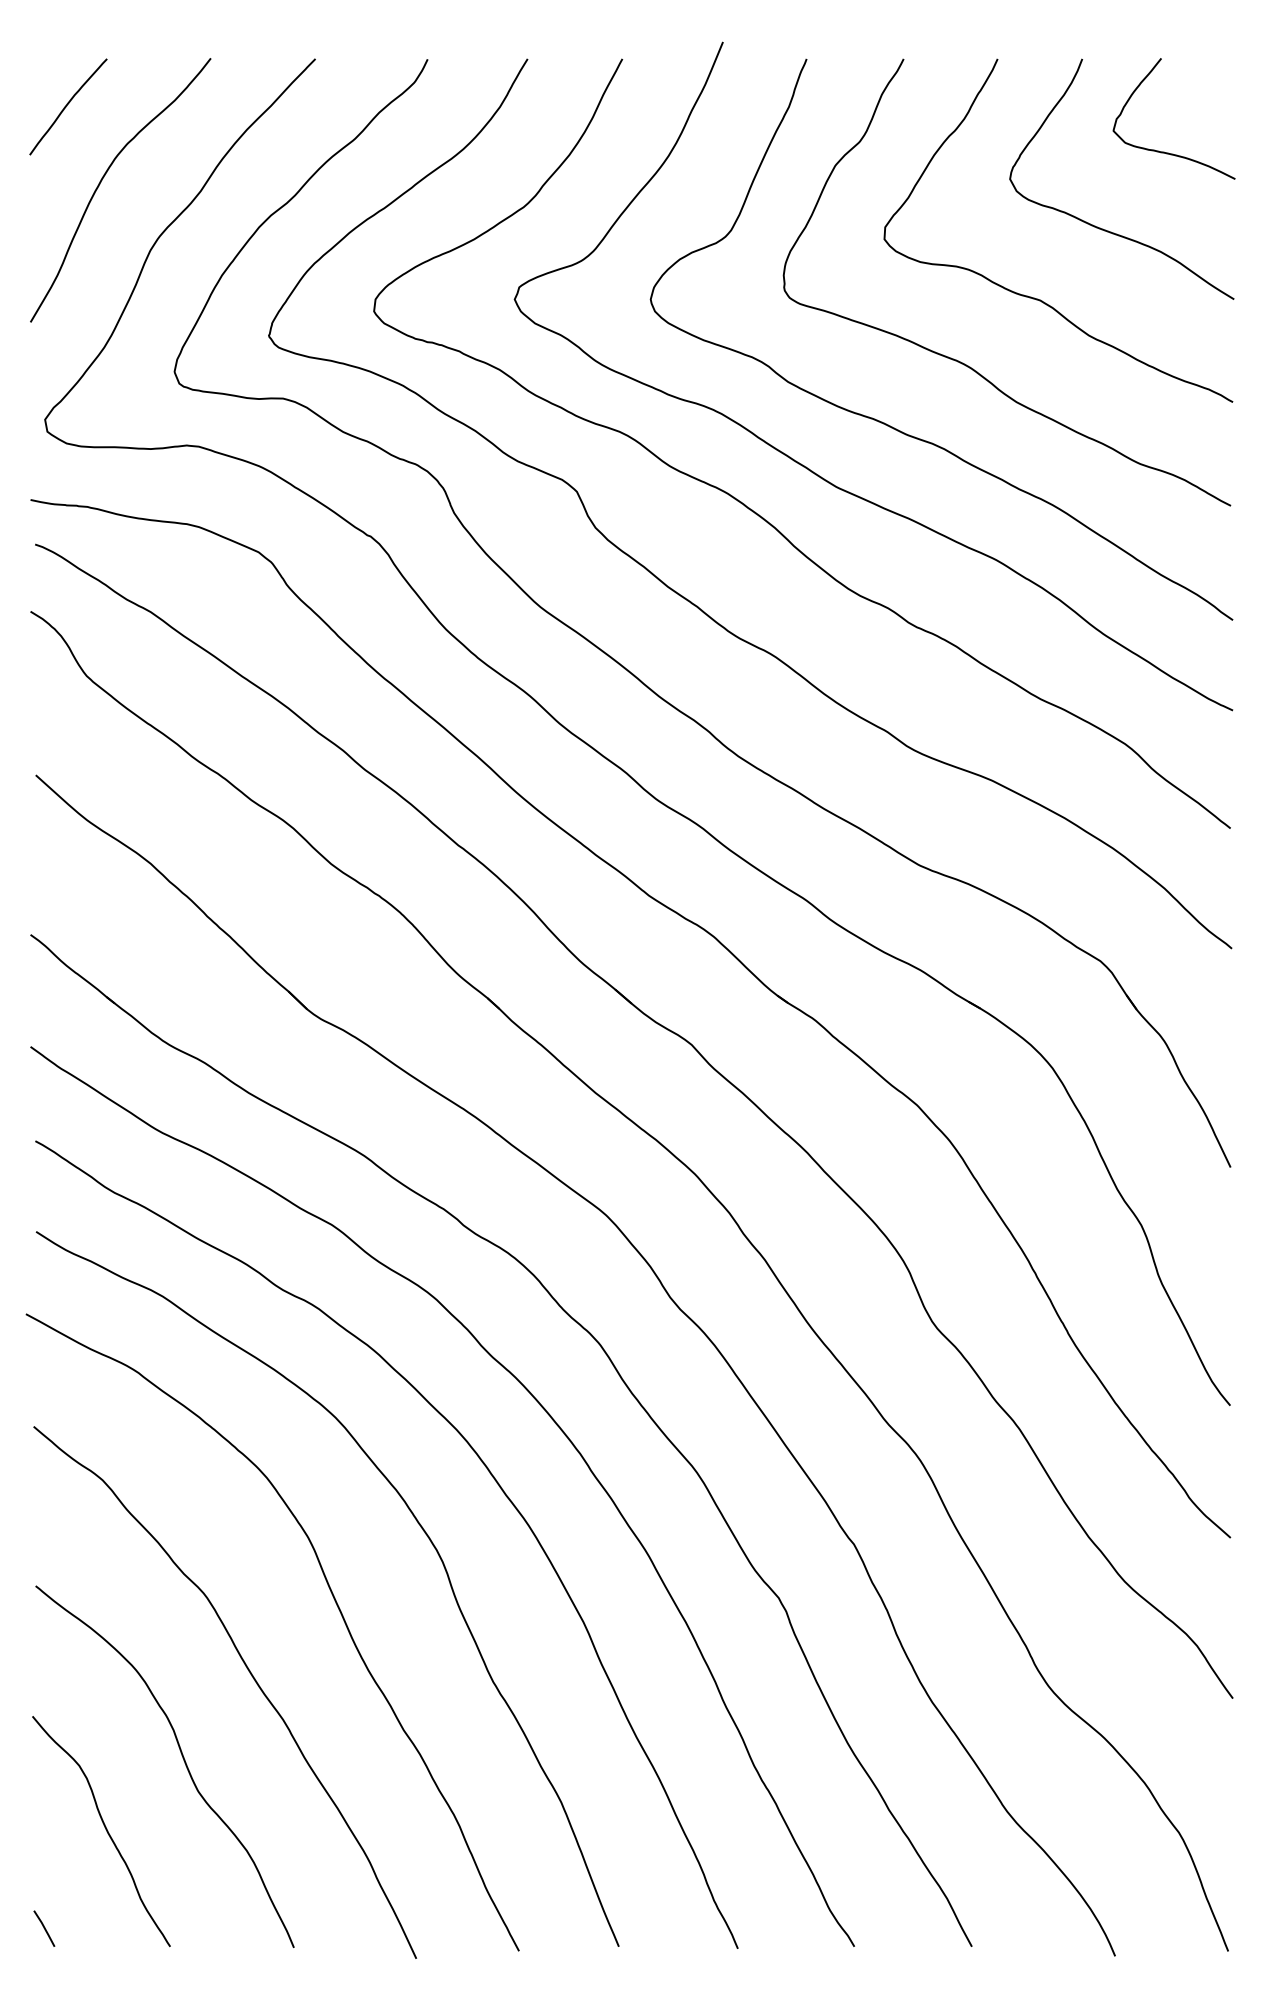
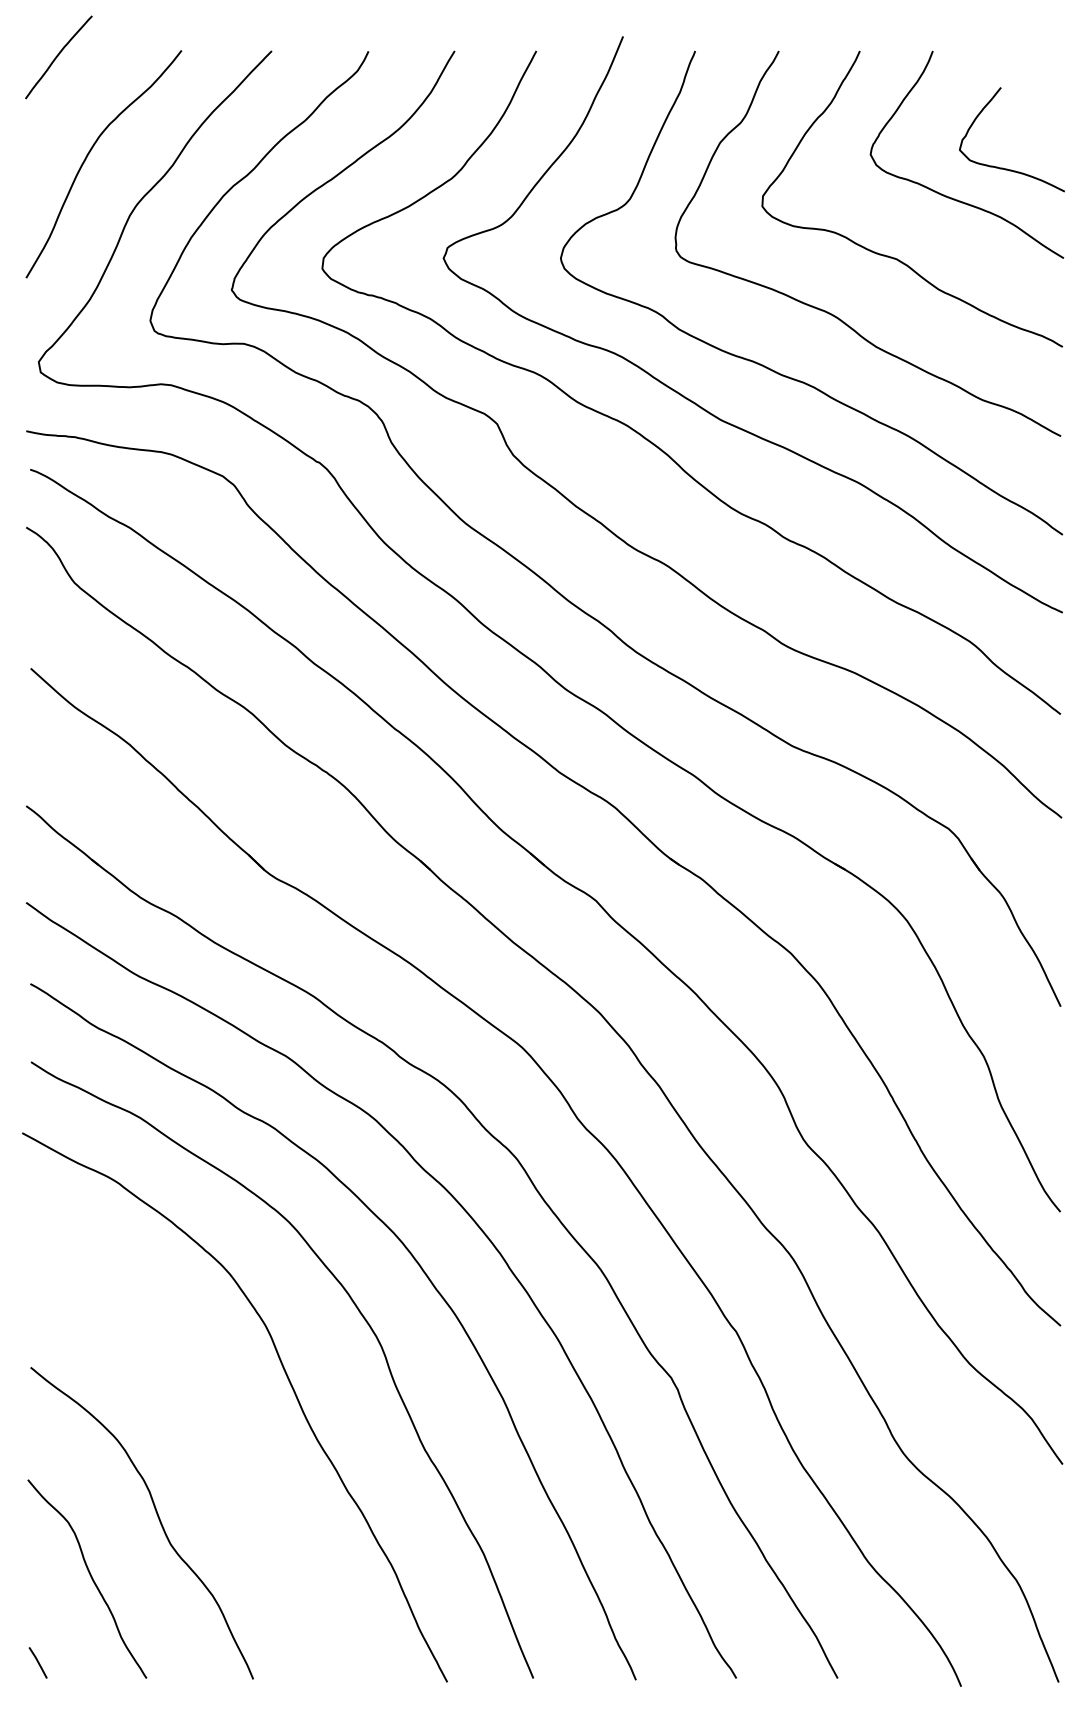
curve: (68, 105) -> (58, 56), moved
curve: (1164, 151) -> (1003, 167), moved
curve: (248, 1673) -> (214, 1442), removed

